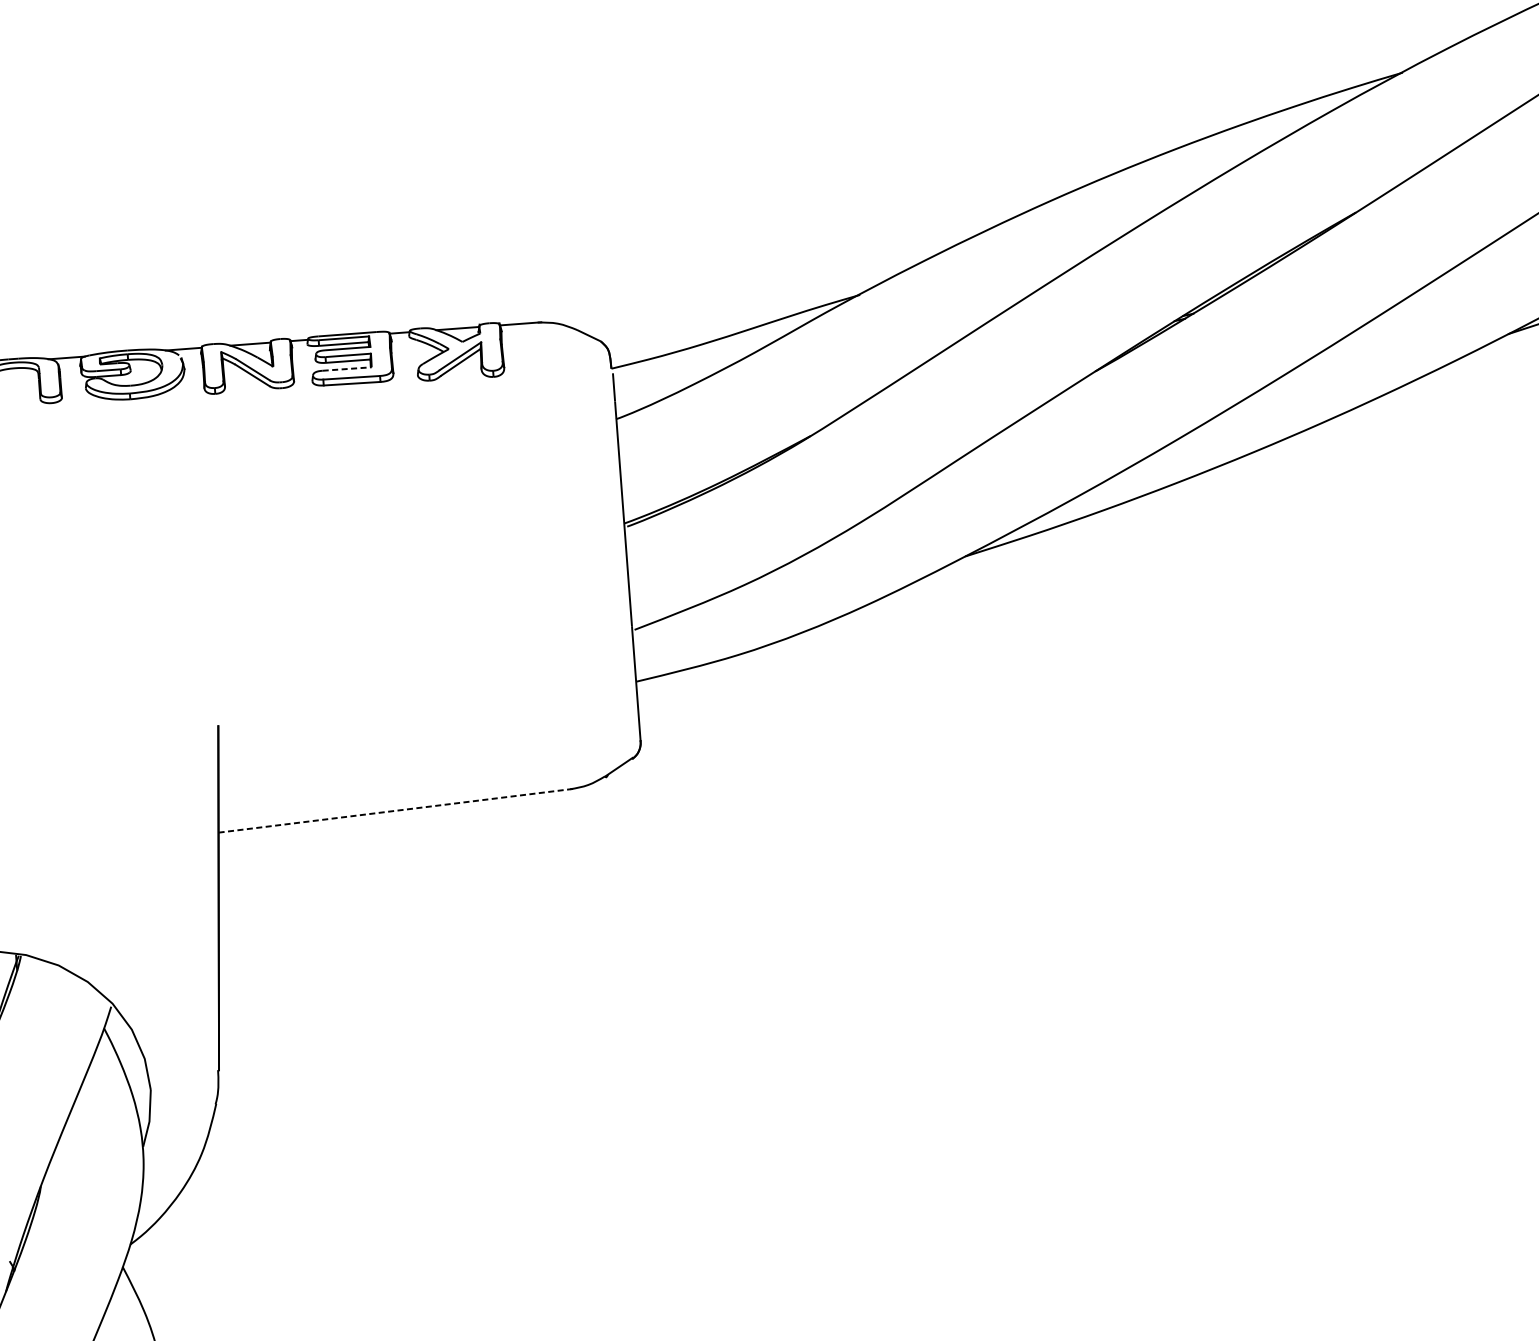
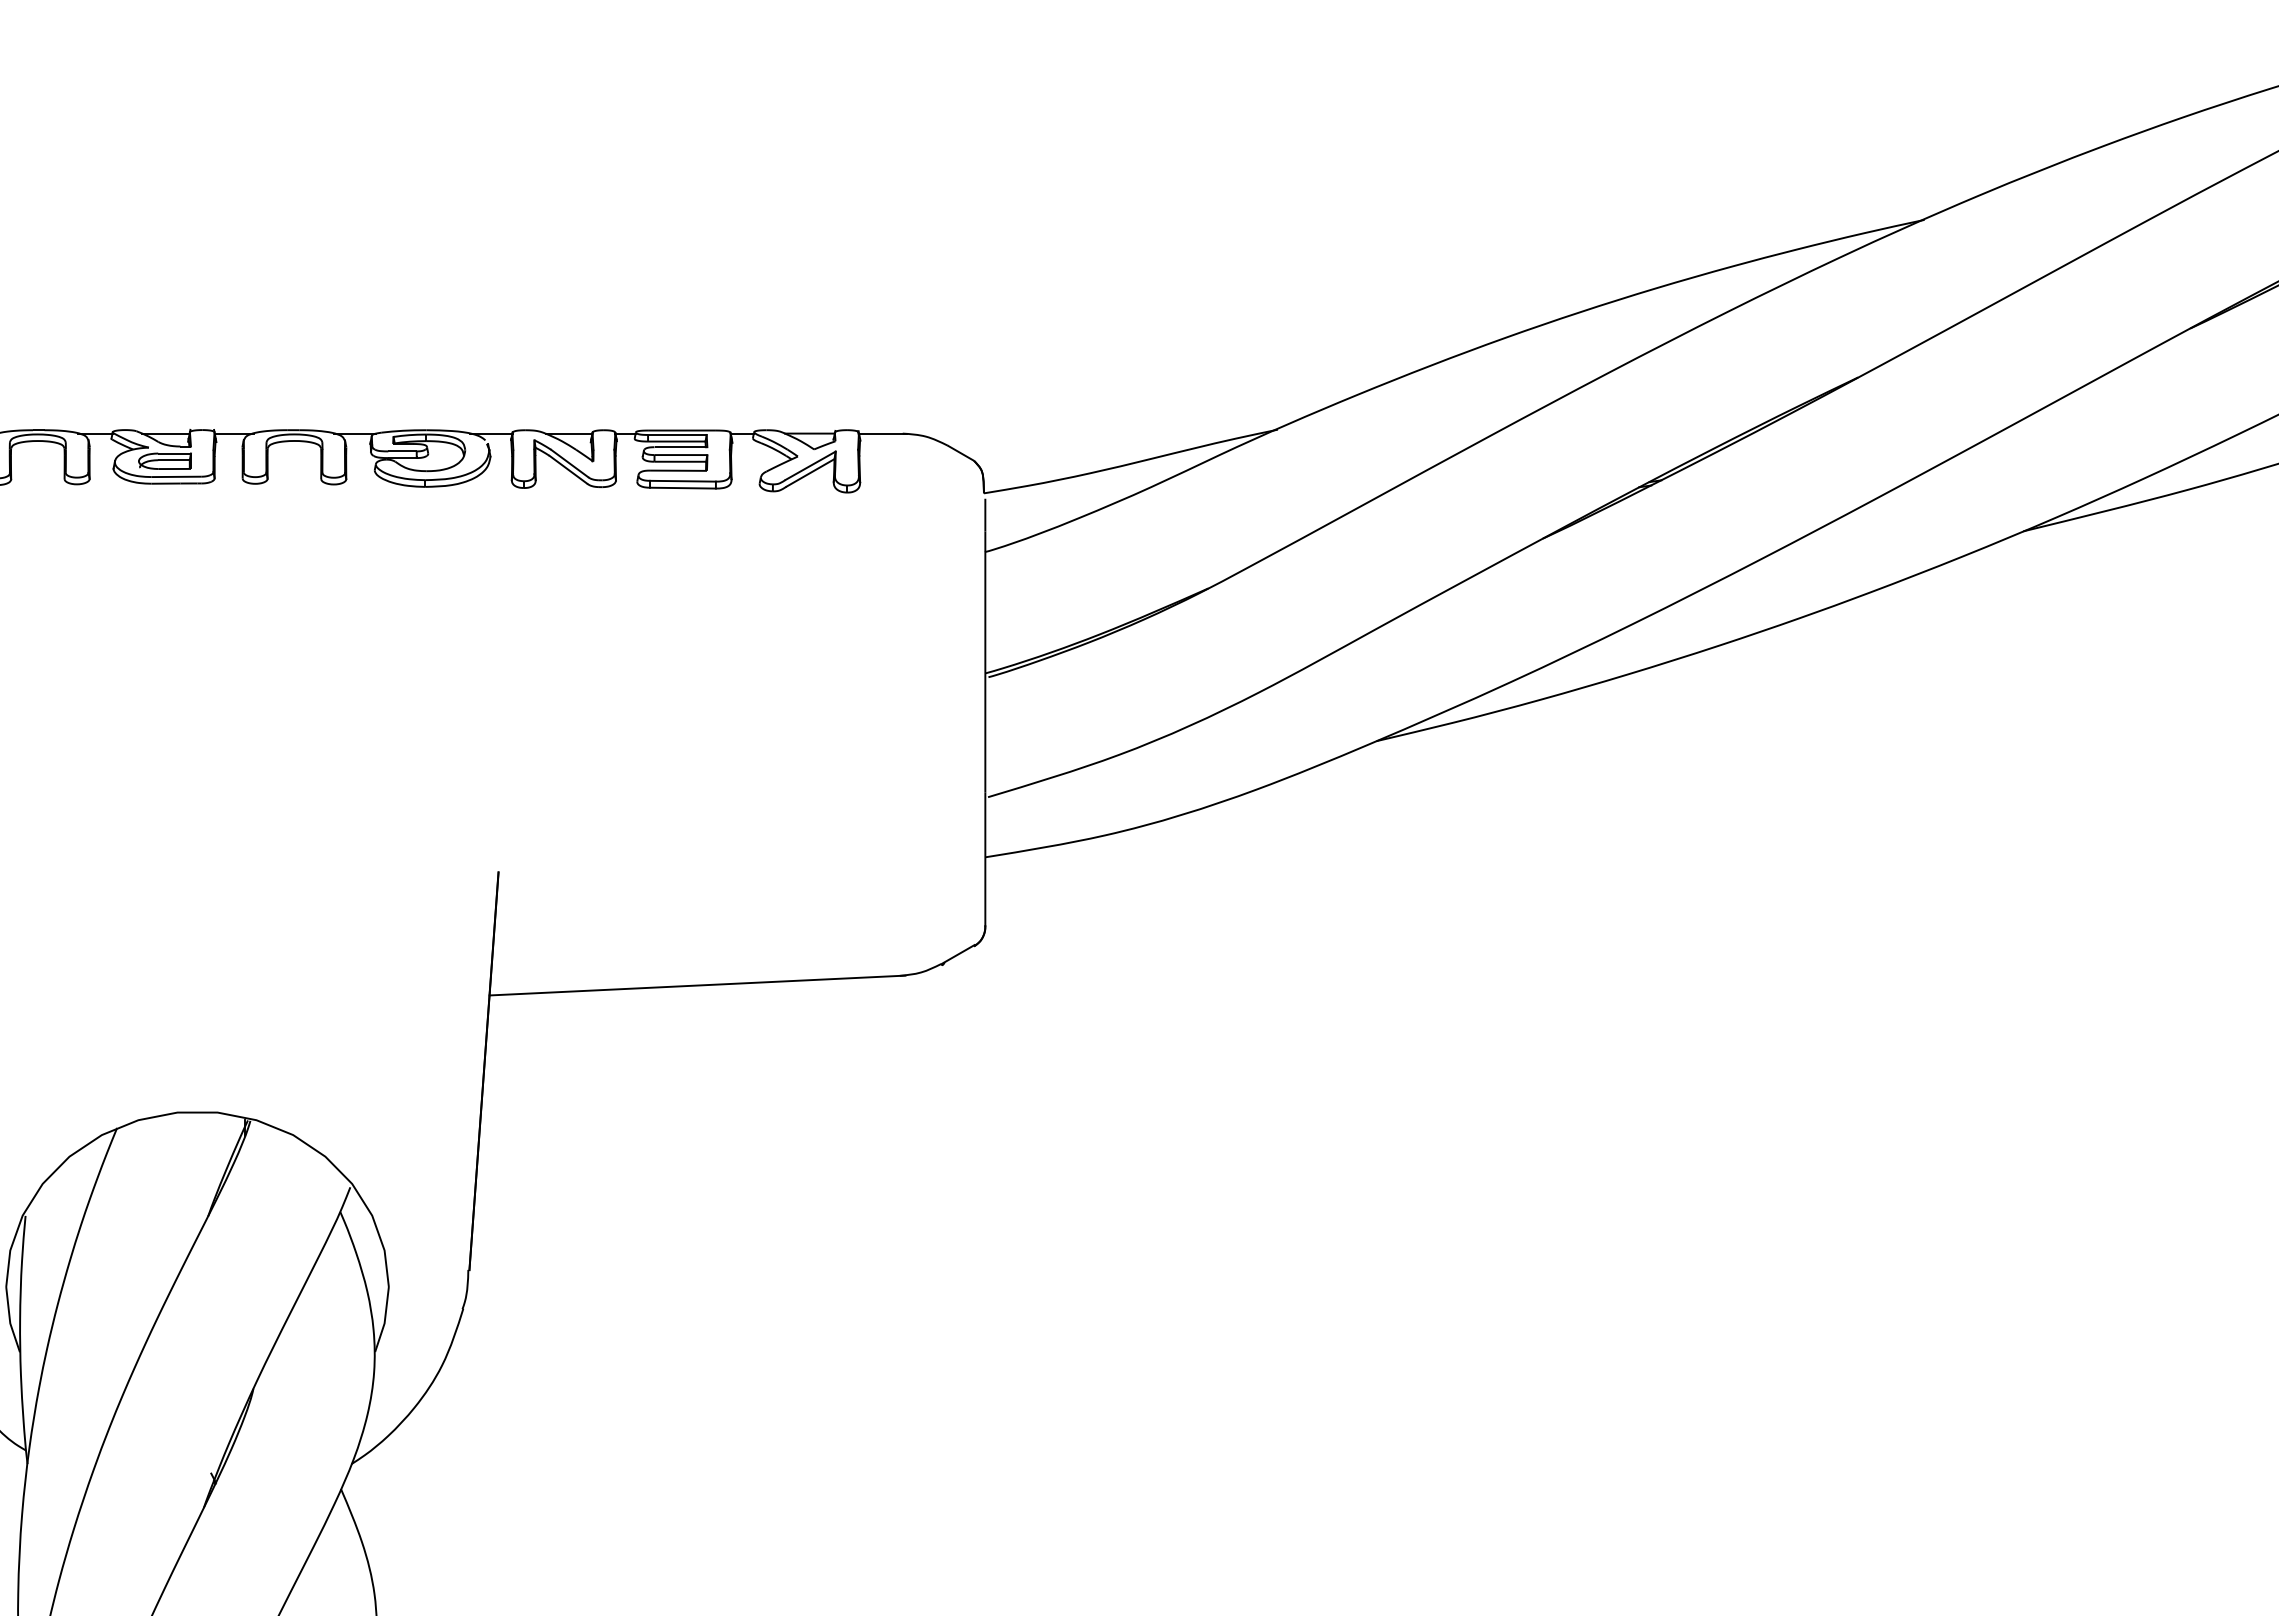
line: (348, 368) -> (679, 470), dashed -> solid
line: (397, 810) -> (698, 985), dashed -> solid

